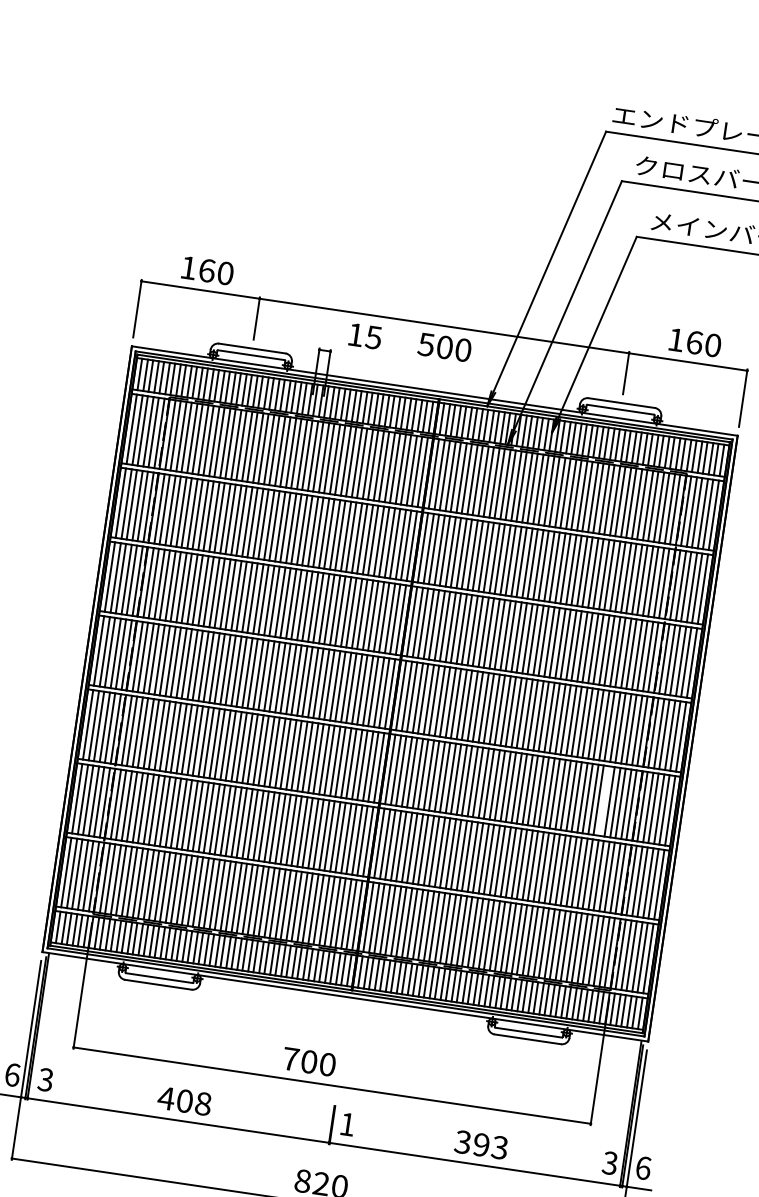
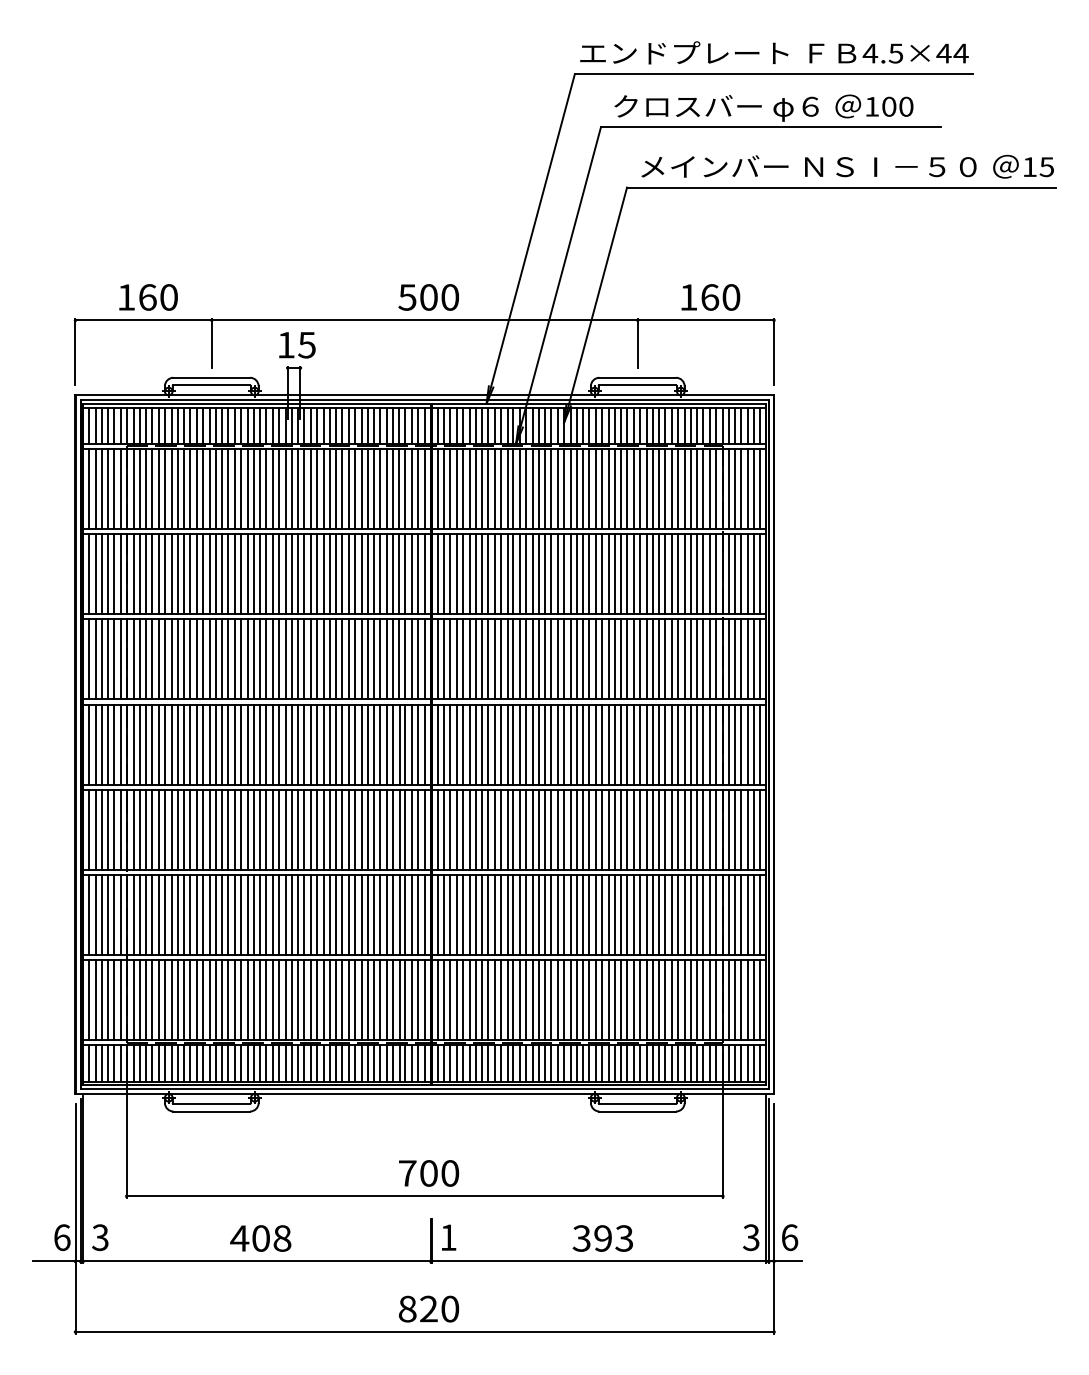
text: (365, 336) -> (297, 345), moved
text: (444, 347) -> (428, 297), moved
line: (604, 800) -> (684, 829), added
text: (309, 1062) -> (429, 1173), moved

